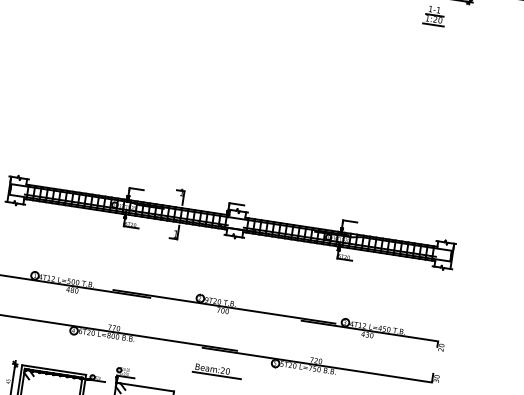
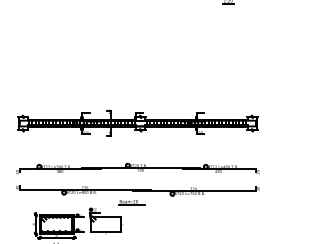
part: (217, 371) -> (131, 202), moved

